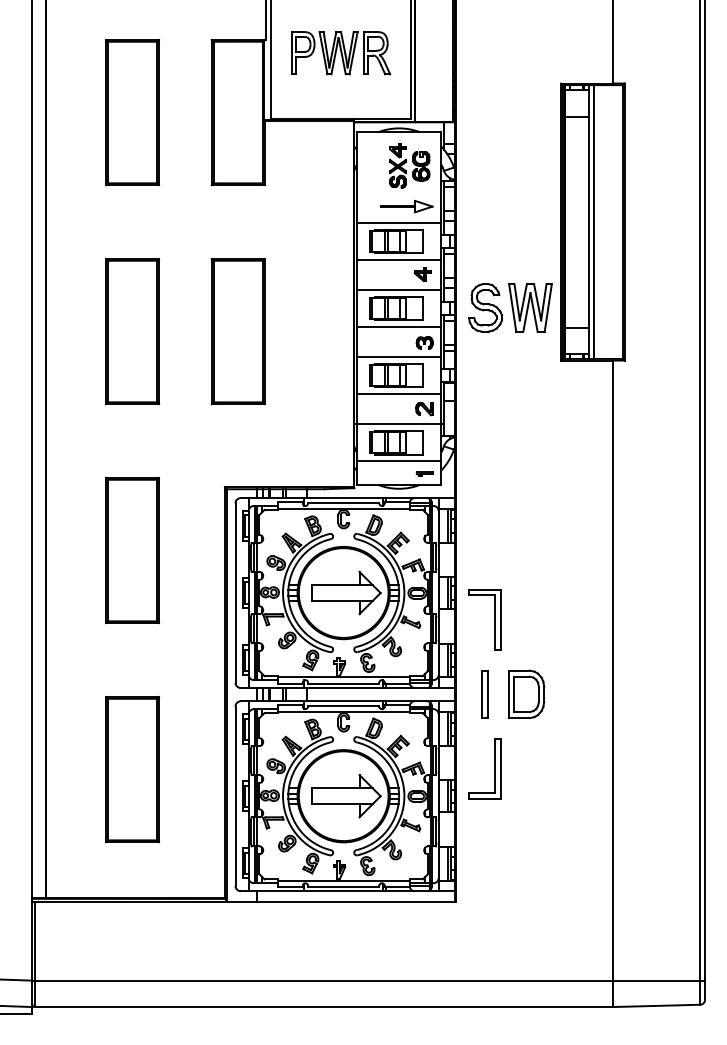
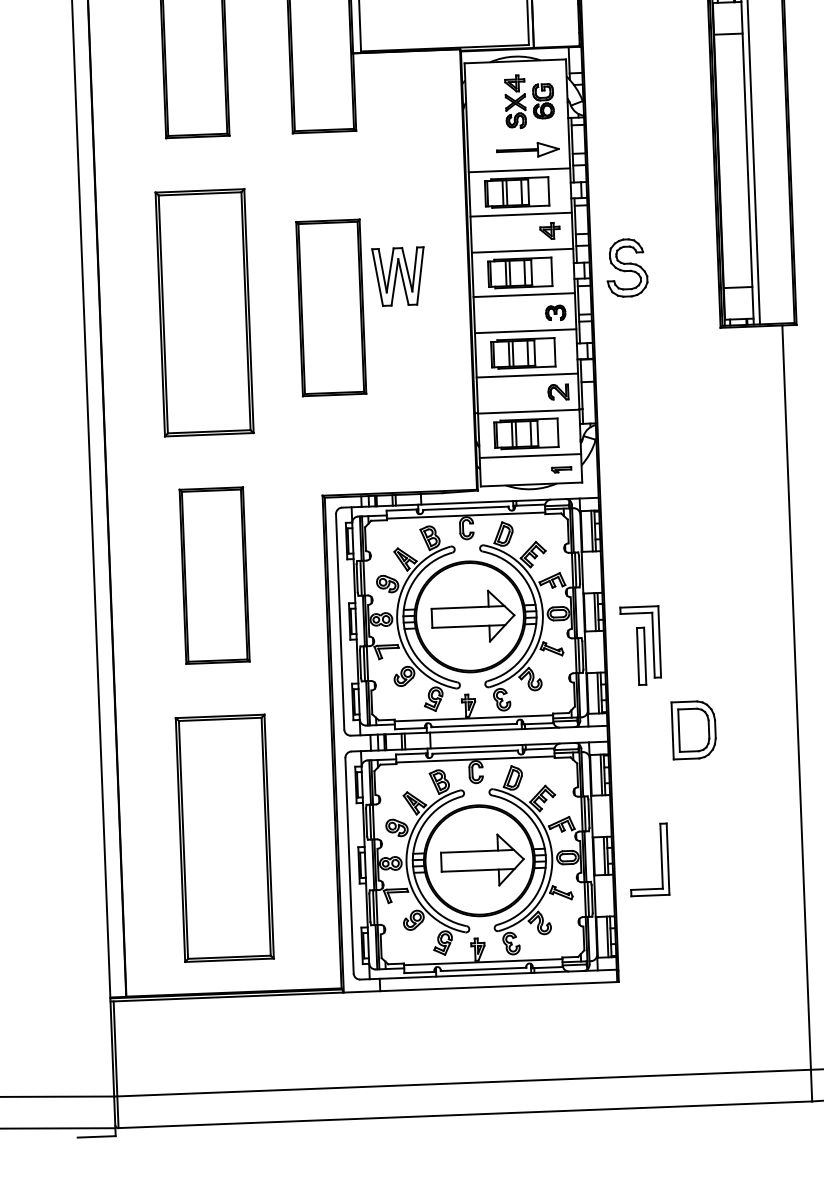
part: (530, 307) -> (398, 276), moved
part: (132, 331) -> (204, 312), size x1.4
part: (484, 694) -> (640, 656), moved
part: (494, 768) -> (660, 858), moved
part: (132, 769) -> (224, 838), size x1.4

